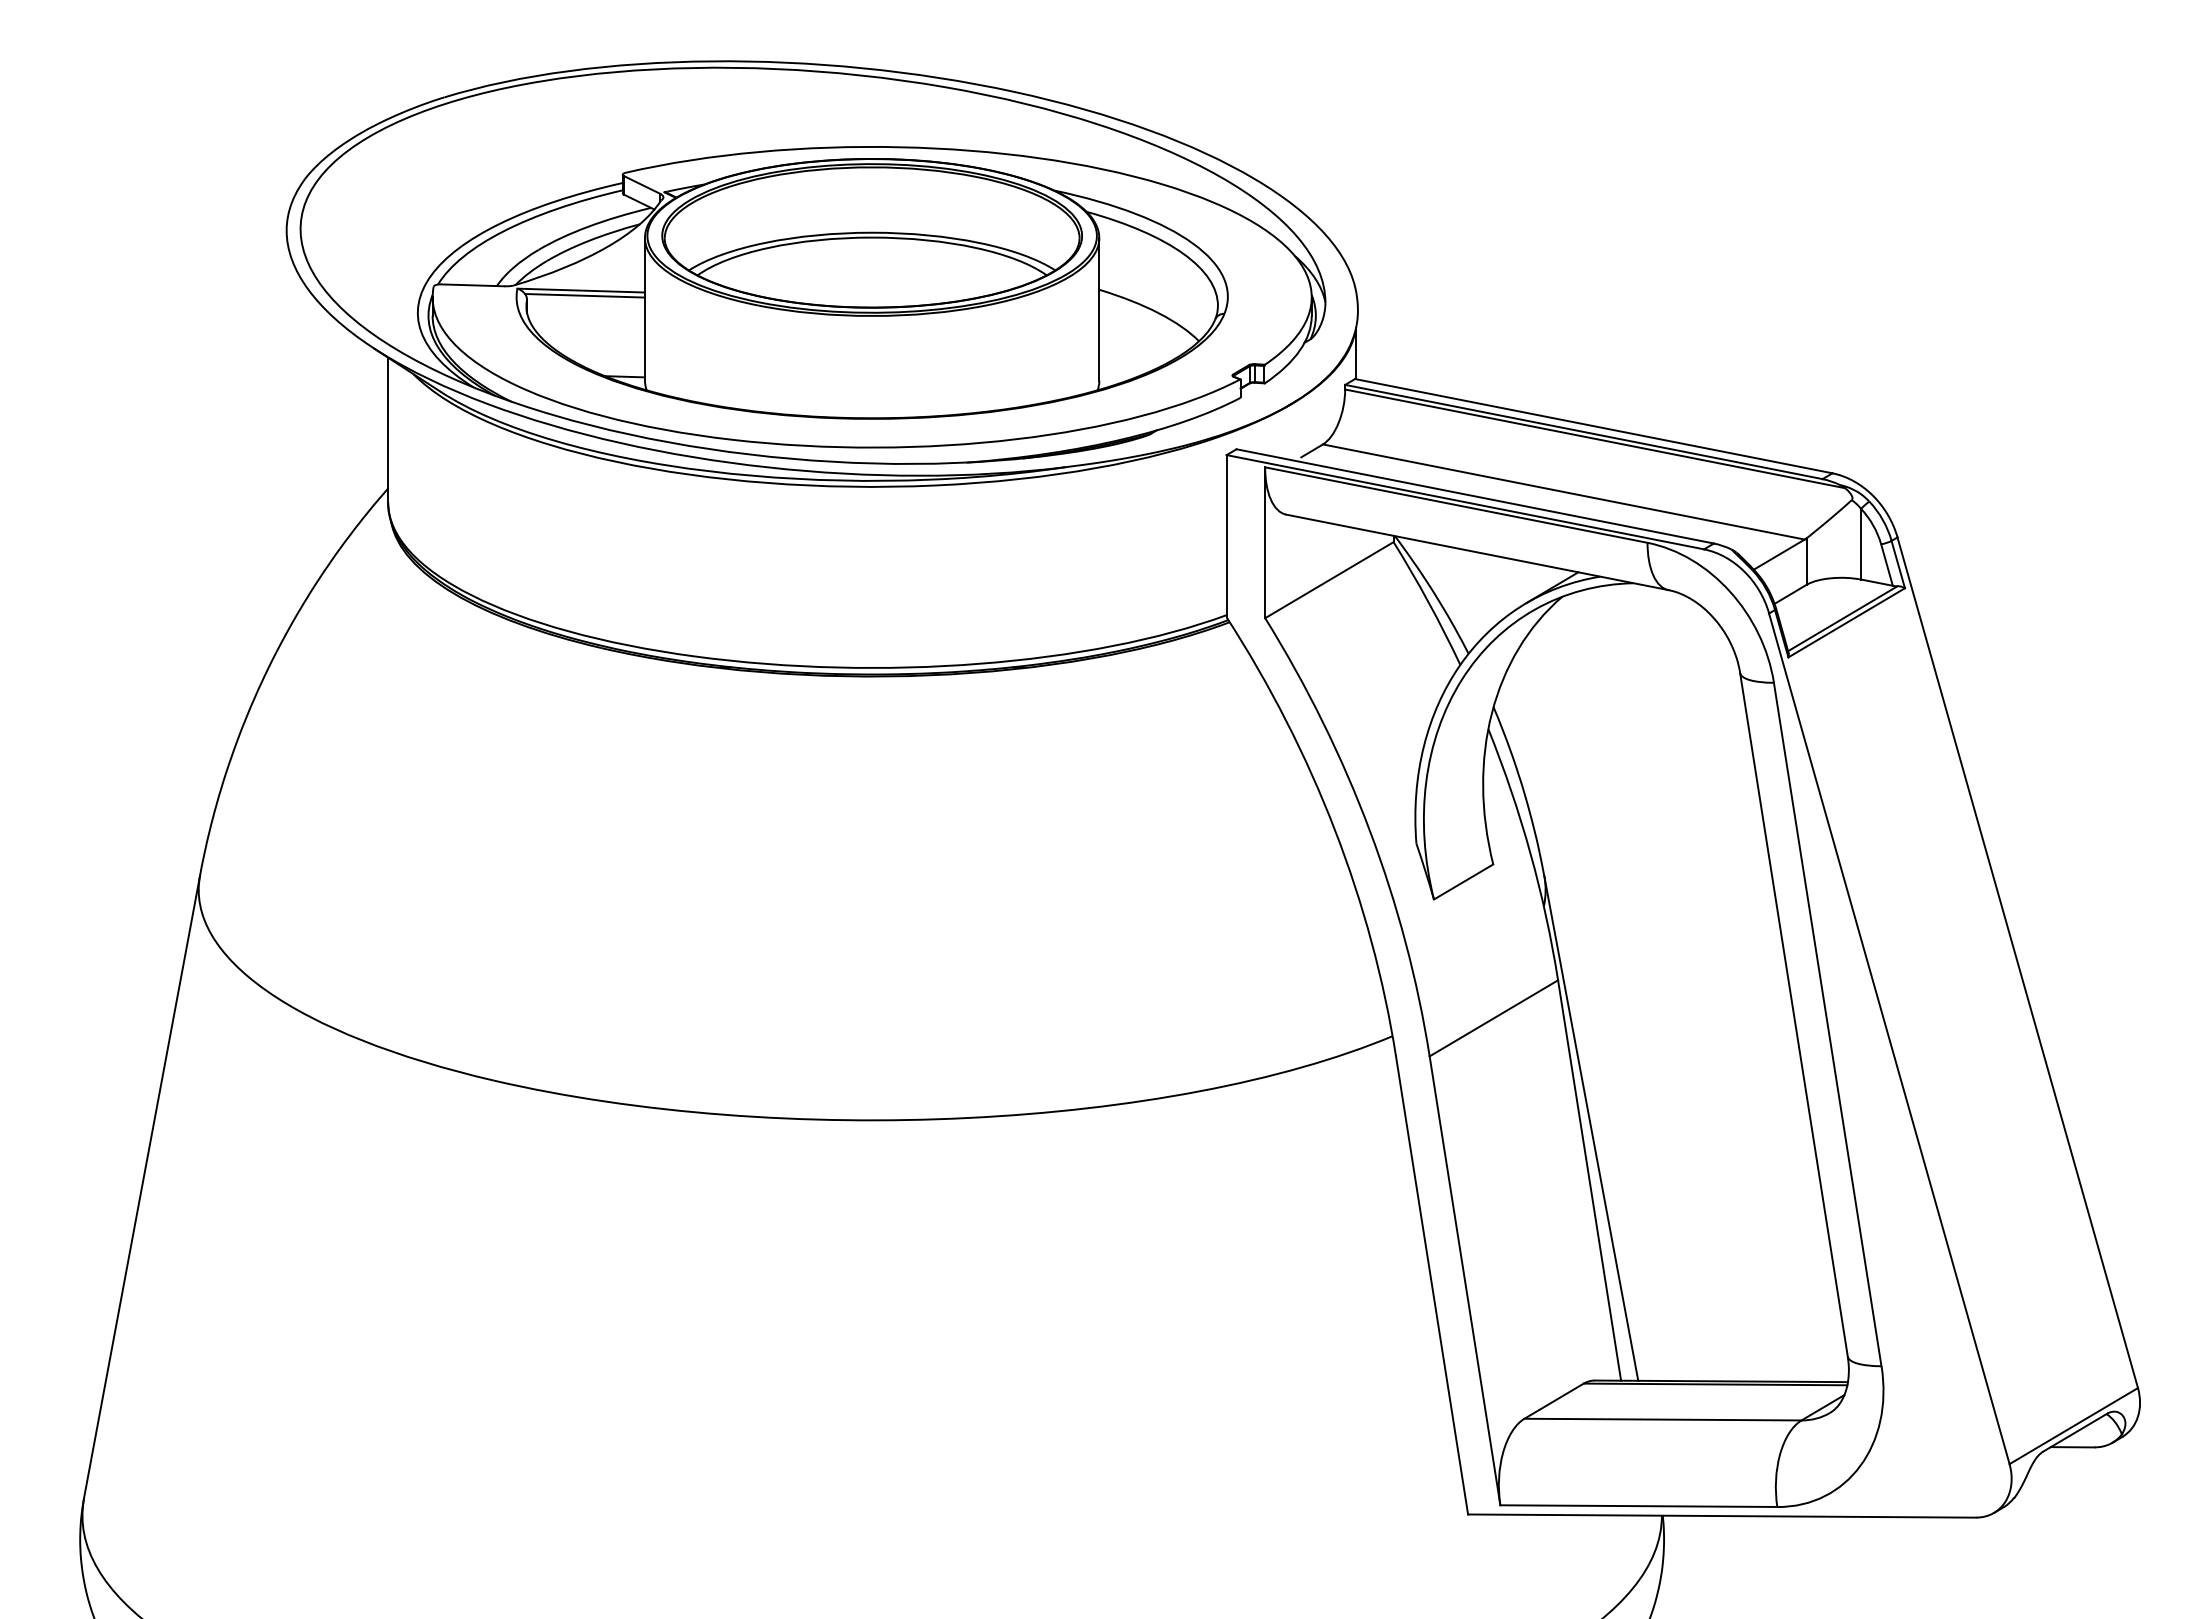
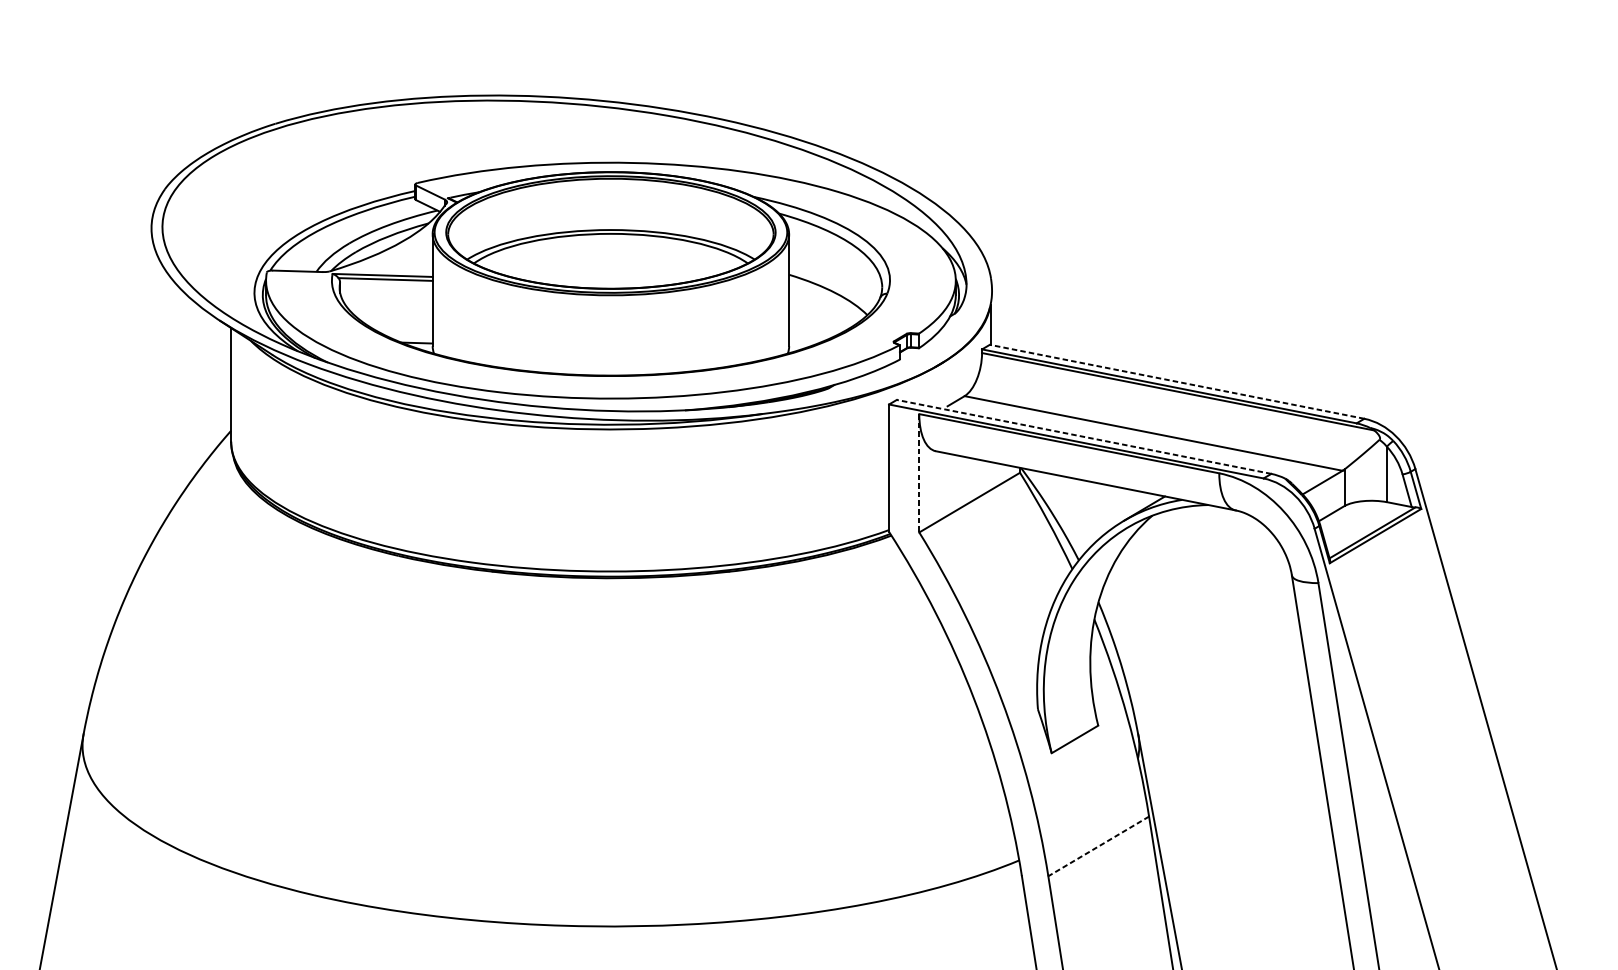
line: (1593, 426) -> (1176, 382), solid -> dashed
line: (1474, 496) -> (1083, 436), solid -> dashed
line: (1265, 543) -> (919, 473), solid -> dashed
line: (1493, 1018) -> (1098, 846), solid -> dashed

